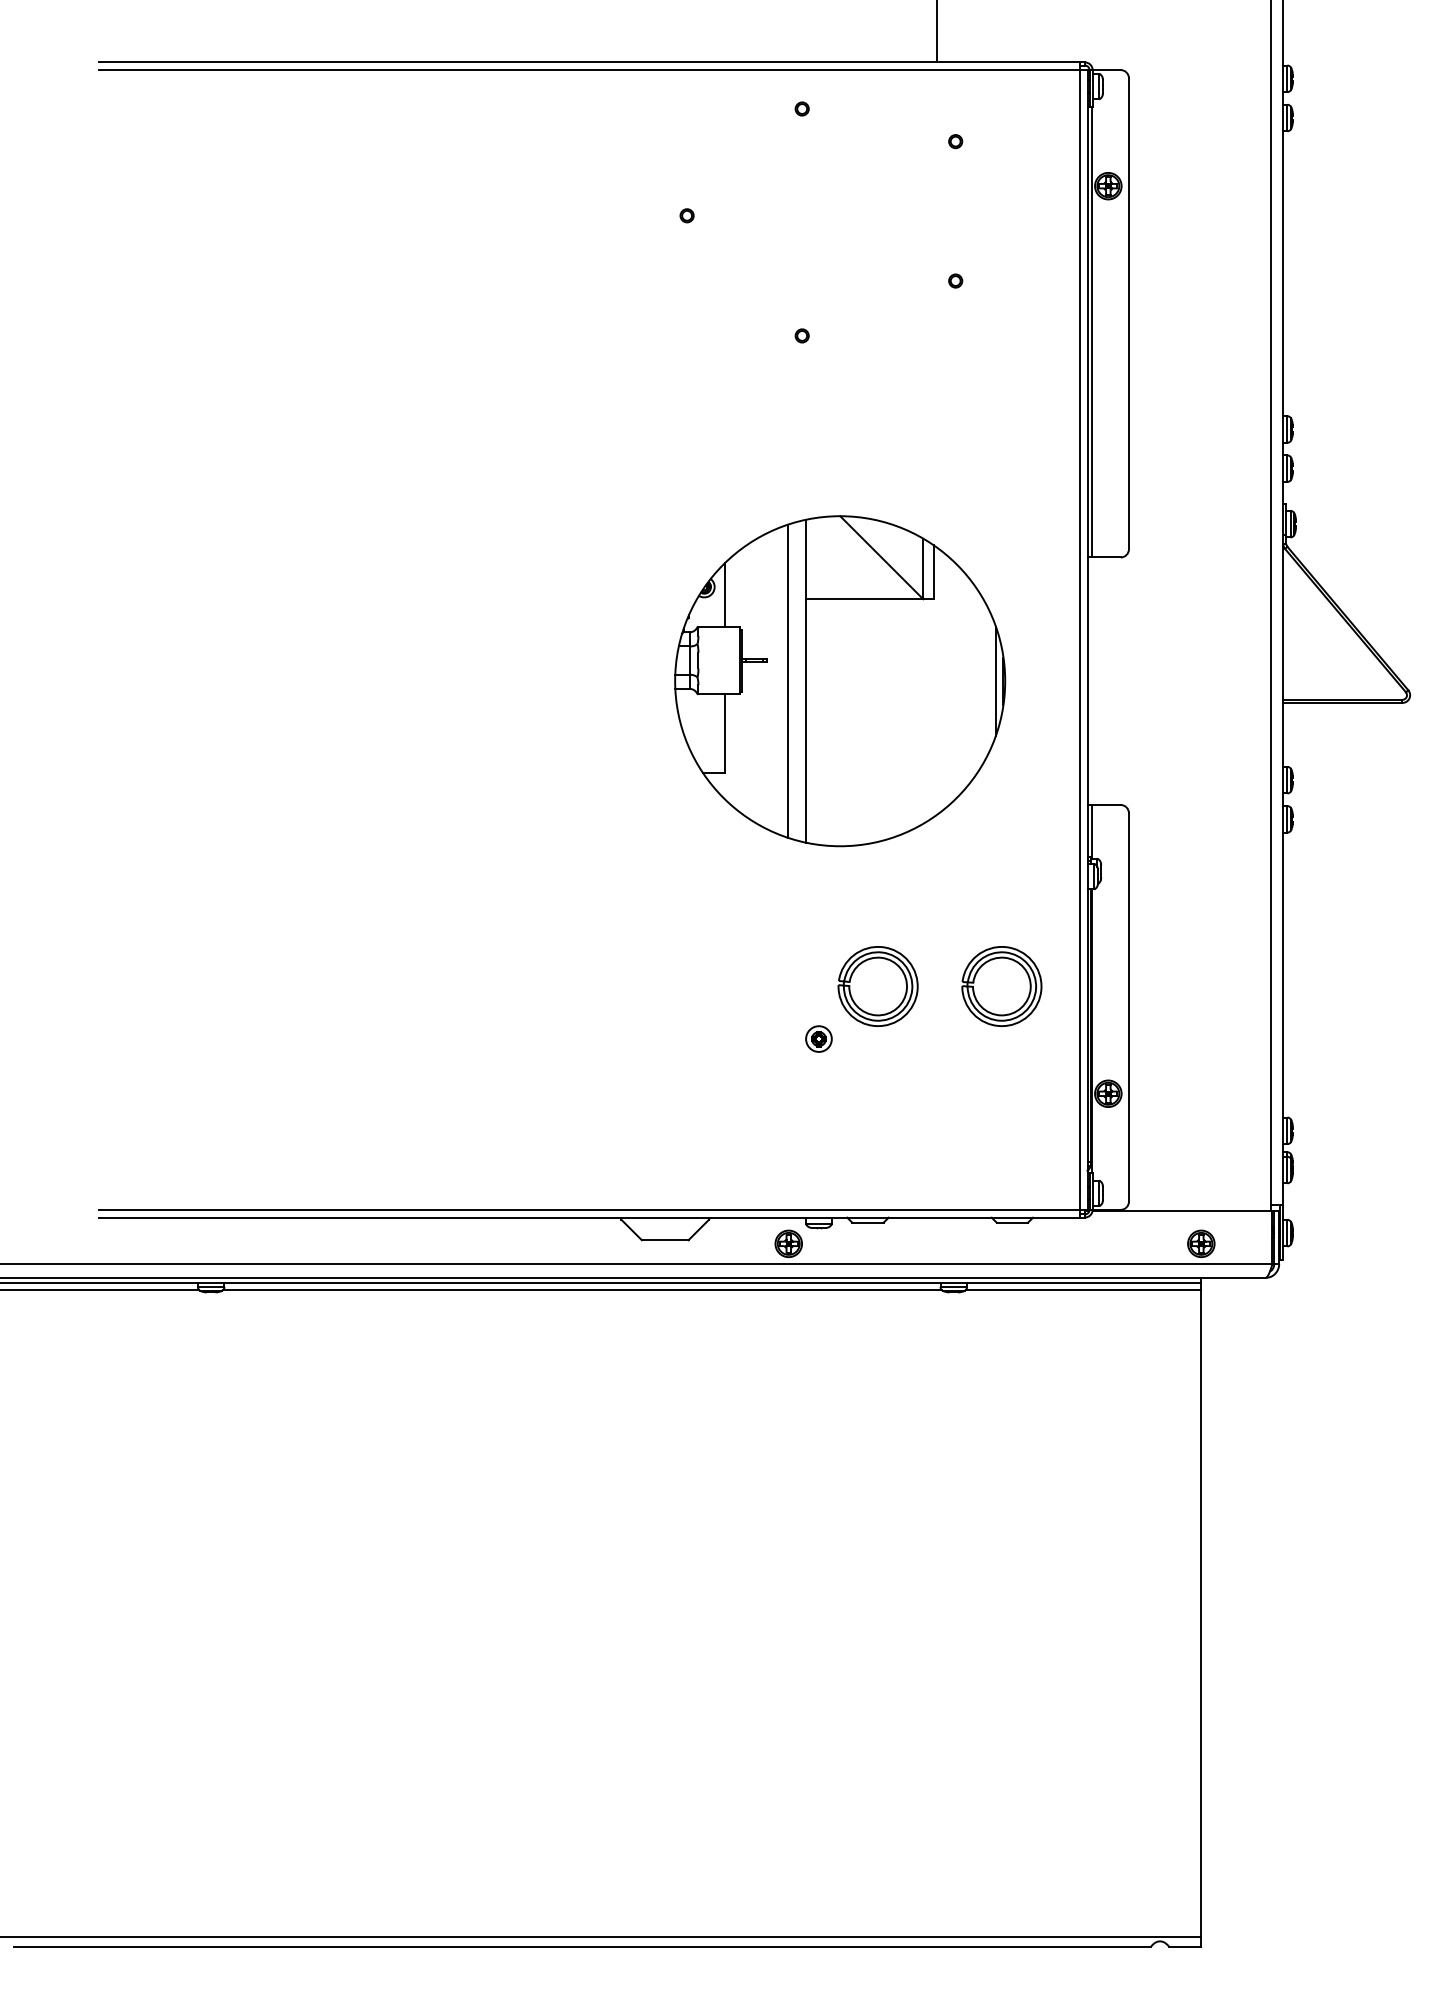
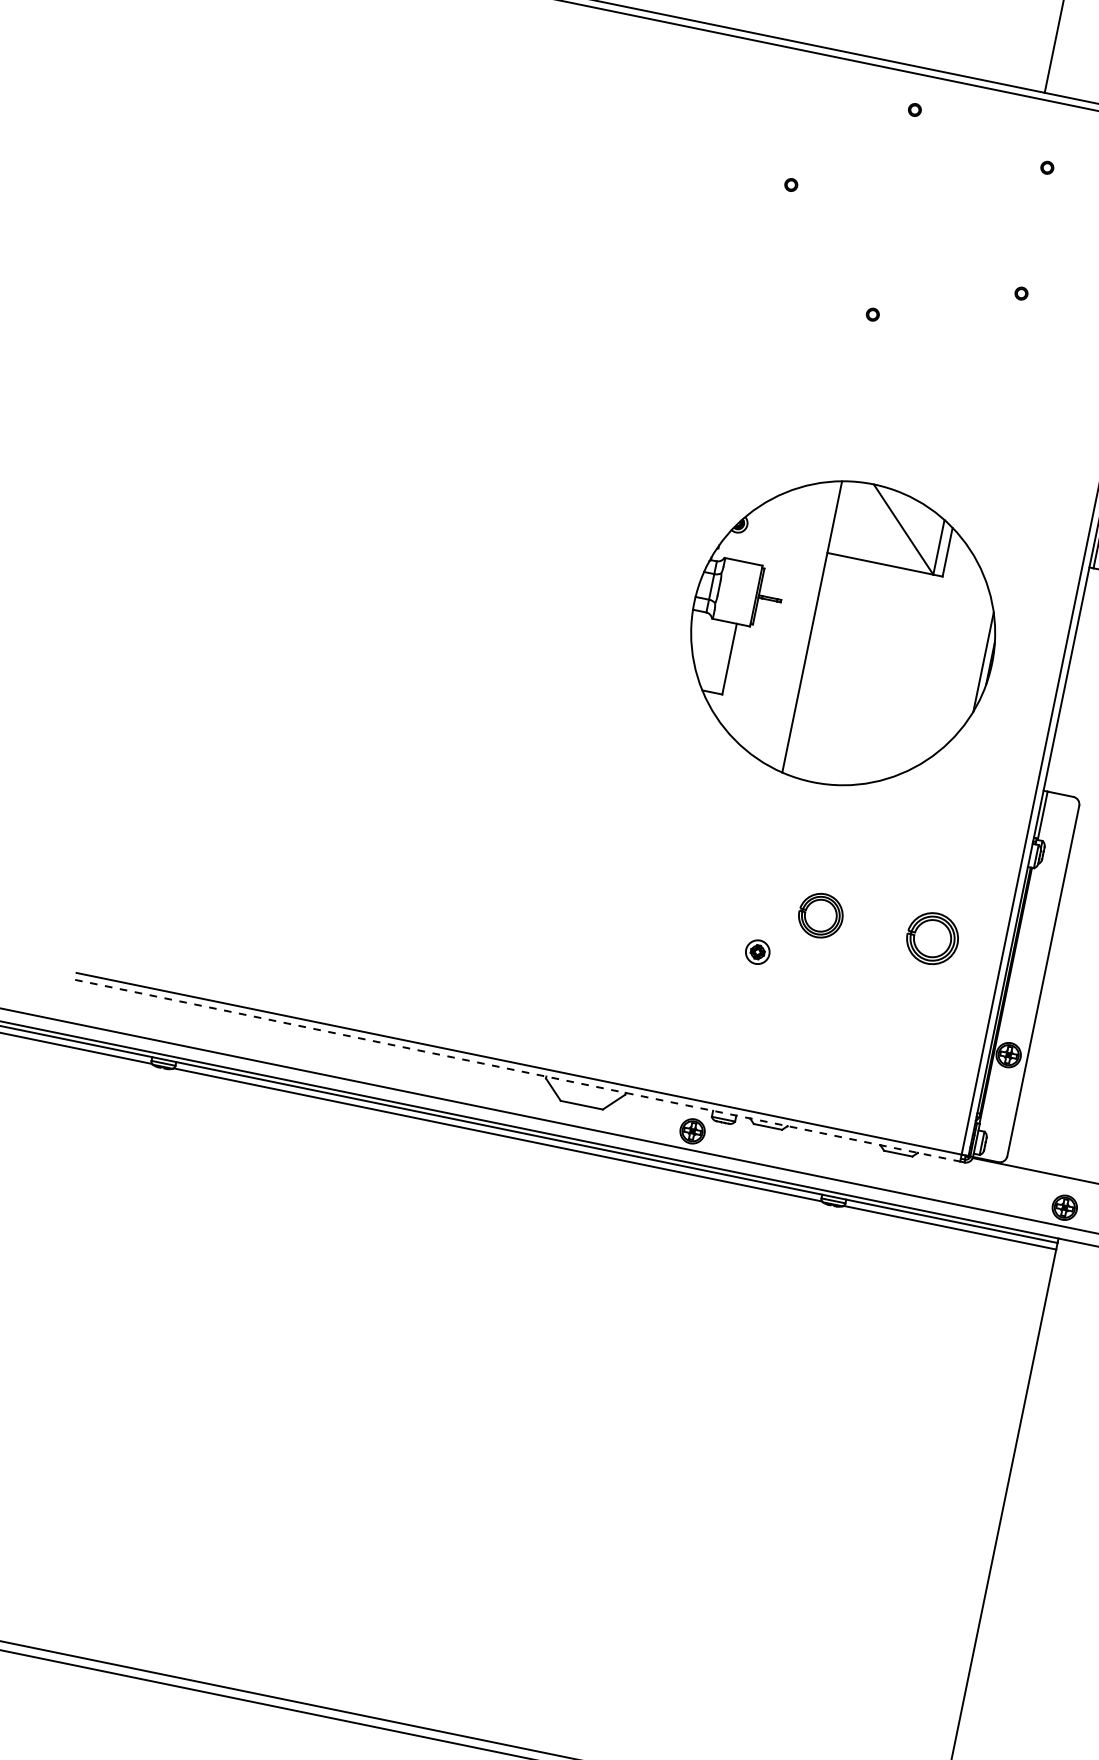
line: (724, 594) -> (754, 533), removed
line: (788, 680) -> (796, 623), removed
part: (877, 986) -> (820, 915), size x0.6
part: (1001, 986) -> (932, 938), size x0.7
line: (589, 1217) -> (517, 1070), solid -> dashed

